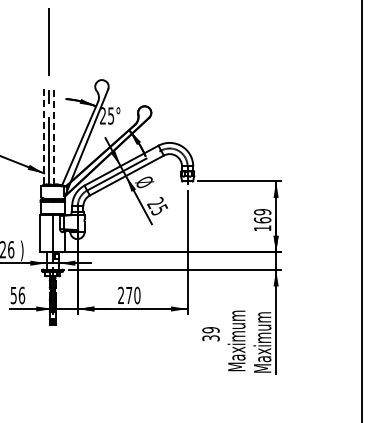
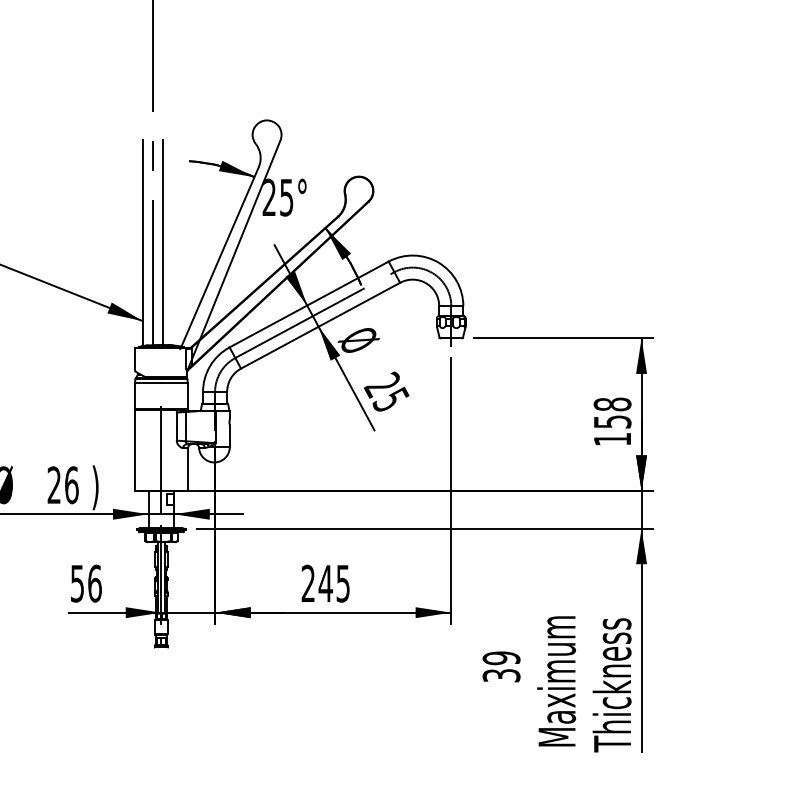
line: (53, 136) -> (162, 241), dashed -> solid
line: (44, 137) -> (143, 243), dashed -> solid
text: (262, 216) -> (612, 413), 169 -> 158
text: (132, 295) -> (332, 583), 270 -> 245
text: (262, 342) -> (612, 684), Maximum -> Thickness

